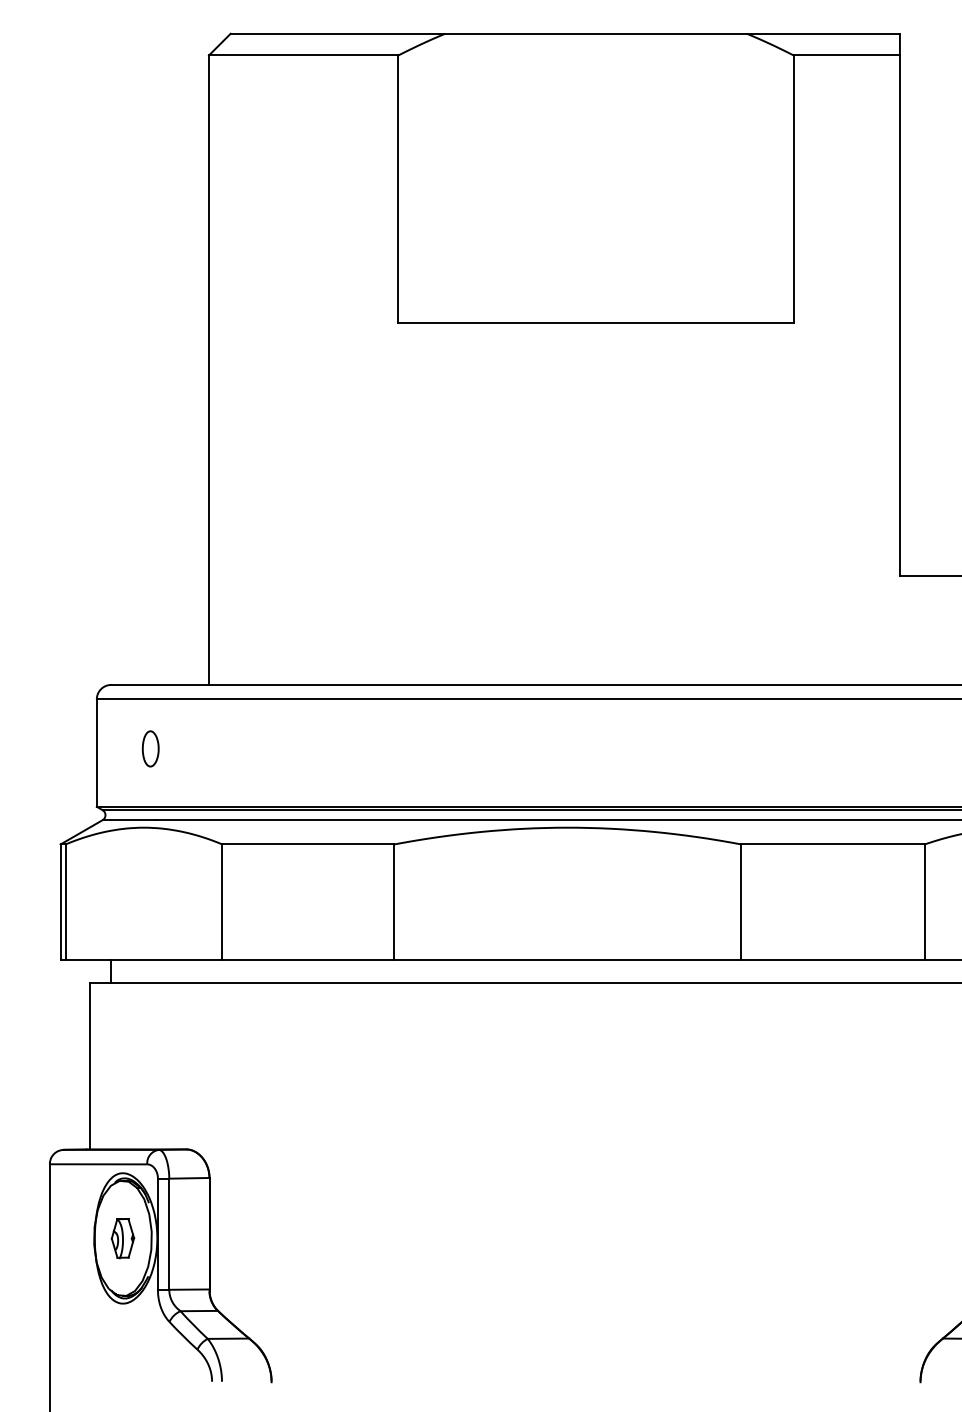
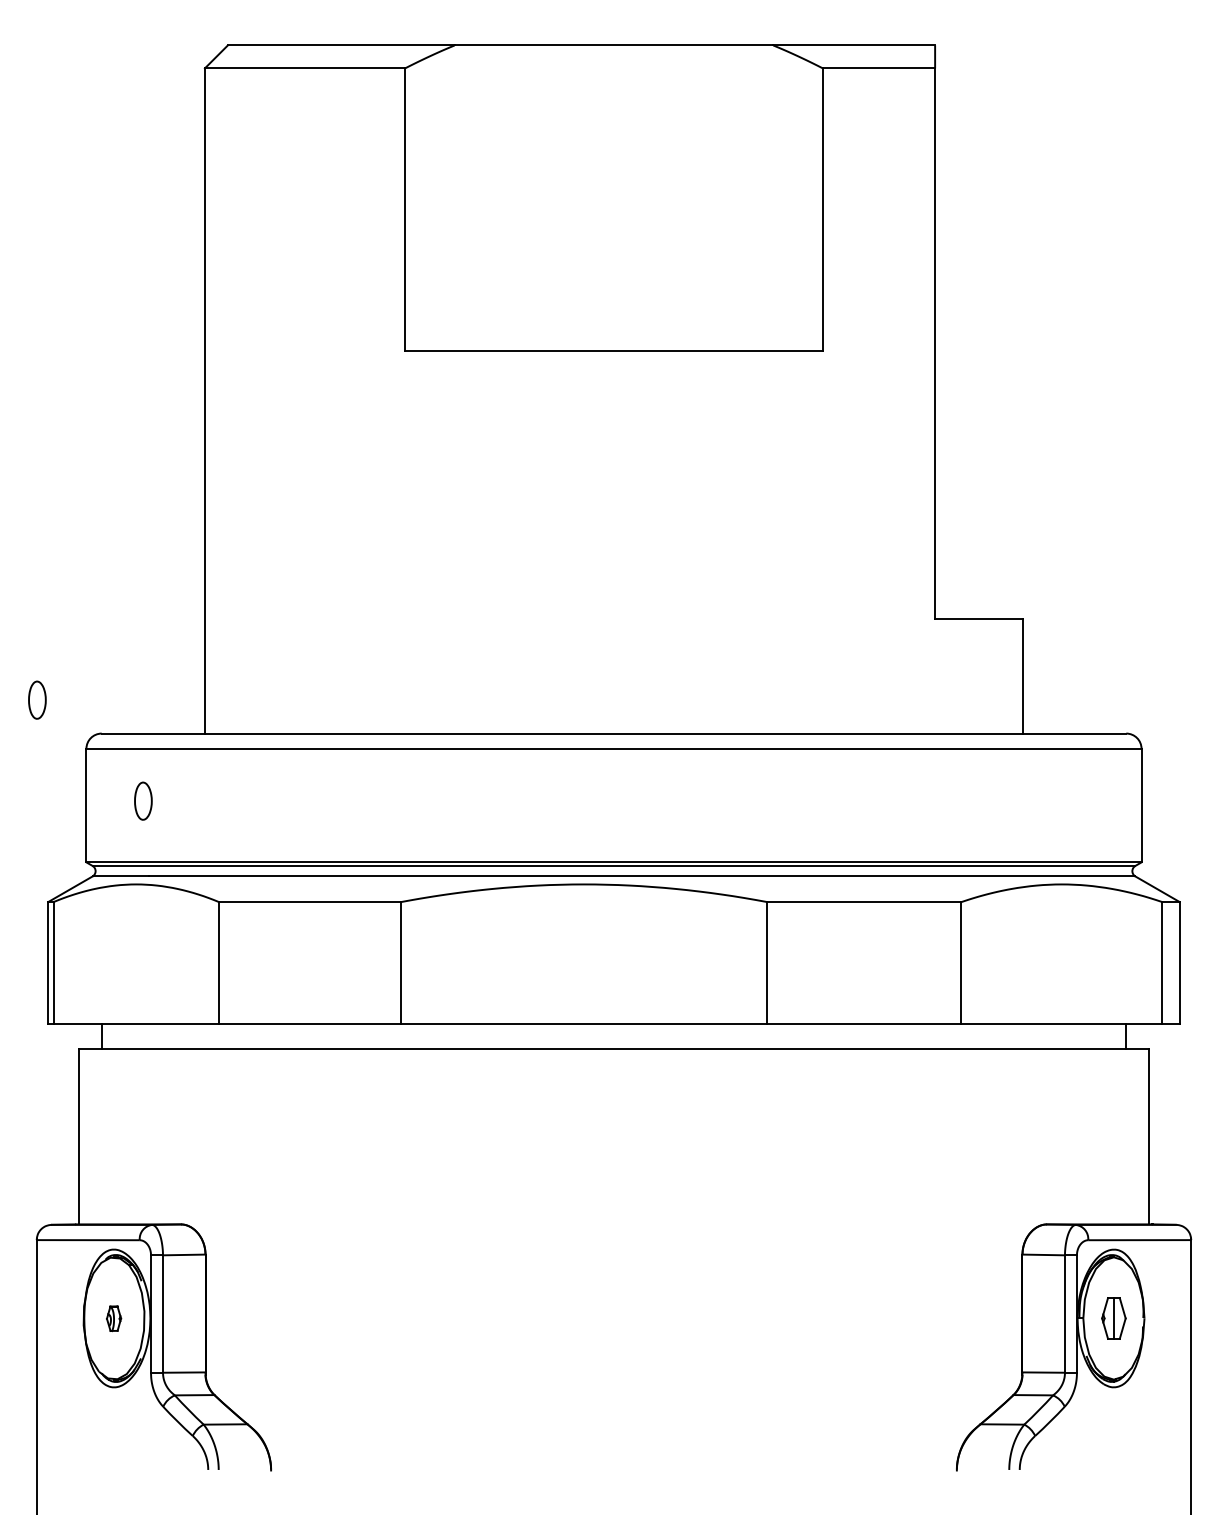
part: (50, 652) -> (37, 699), added
part: (122, 1238) -> (113, 1318), size x0.6

